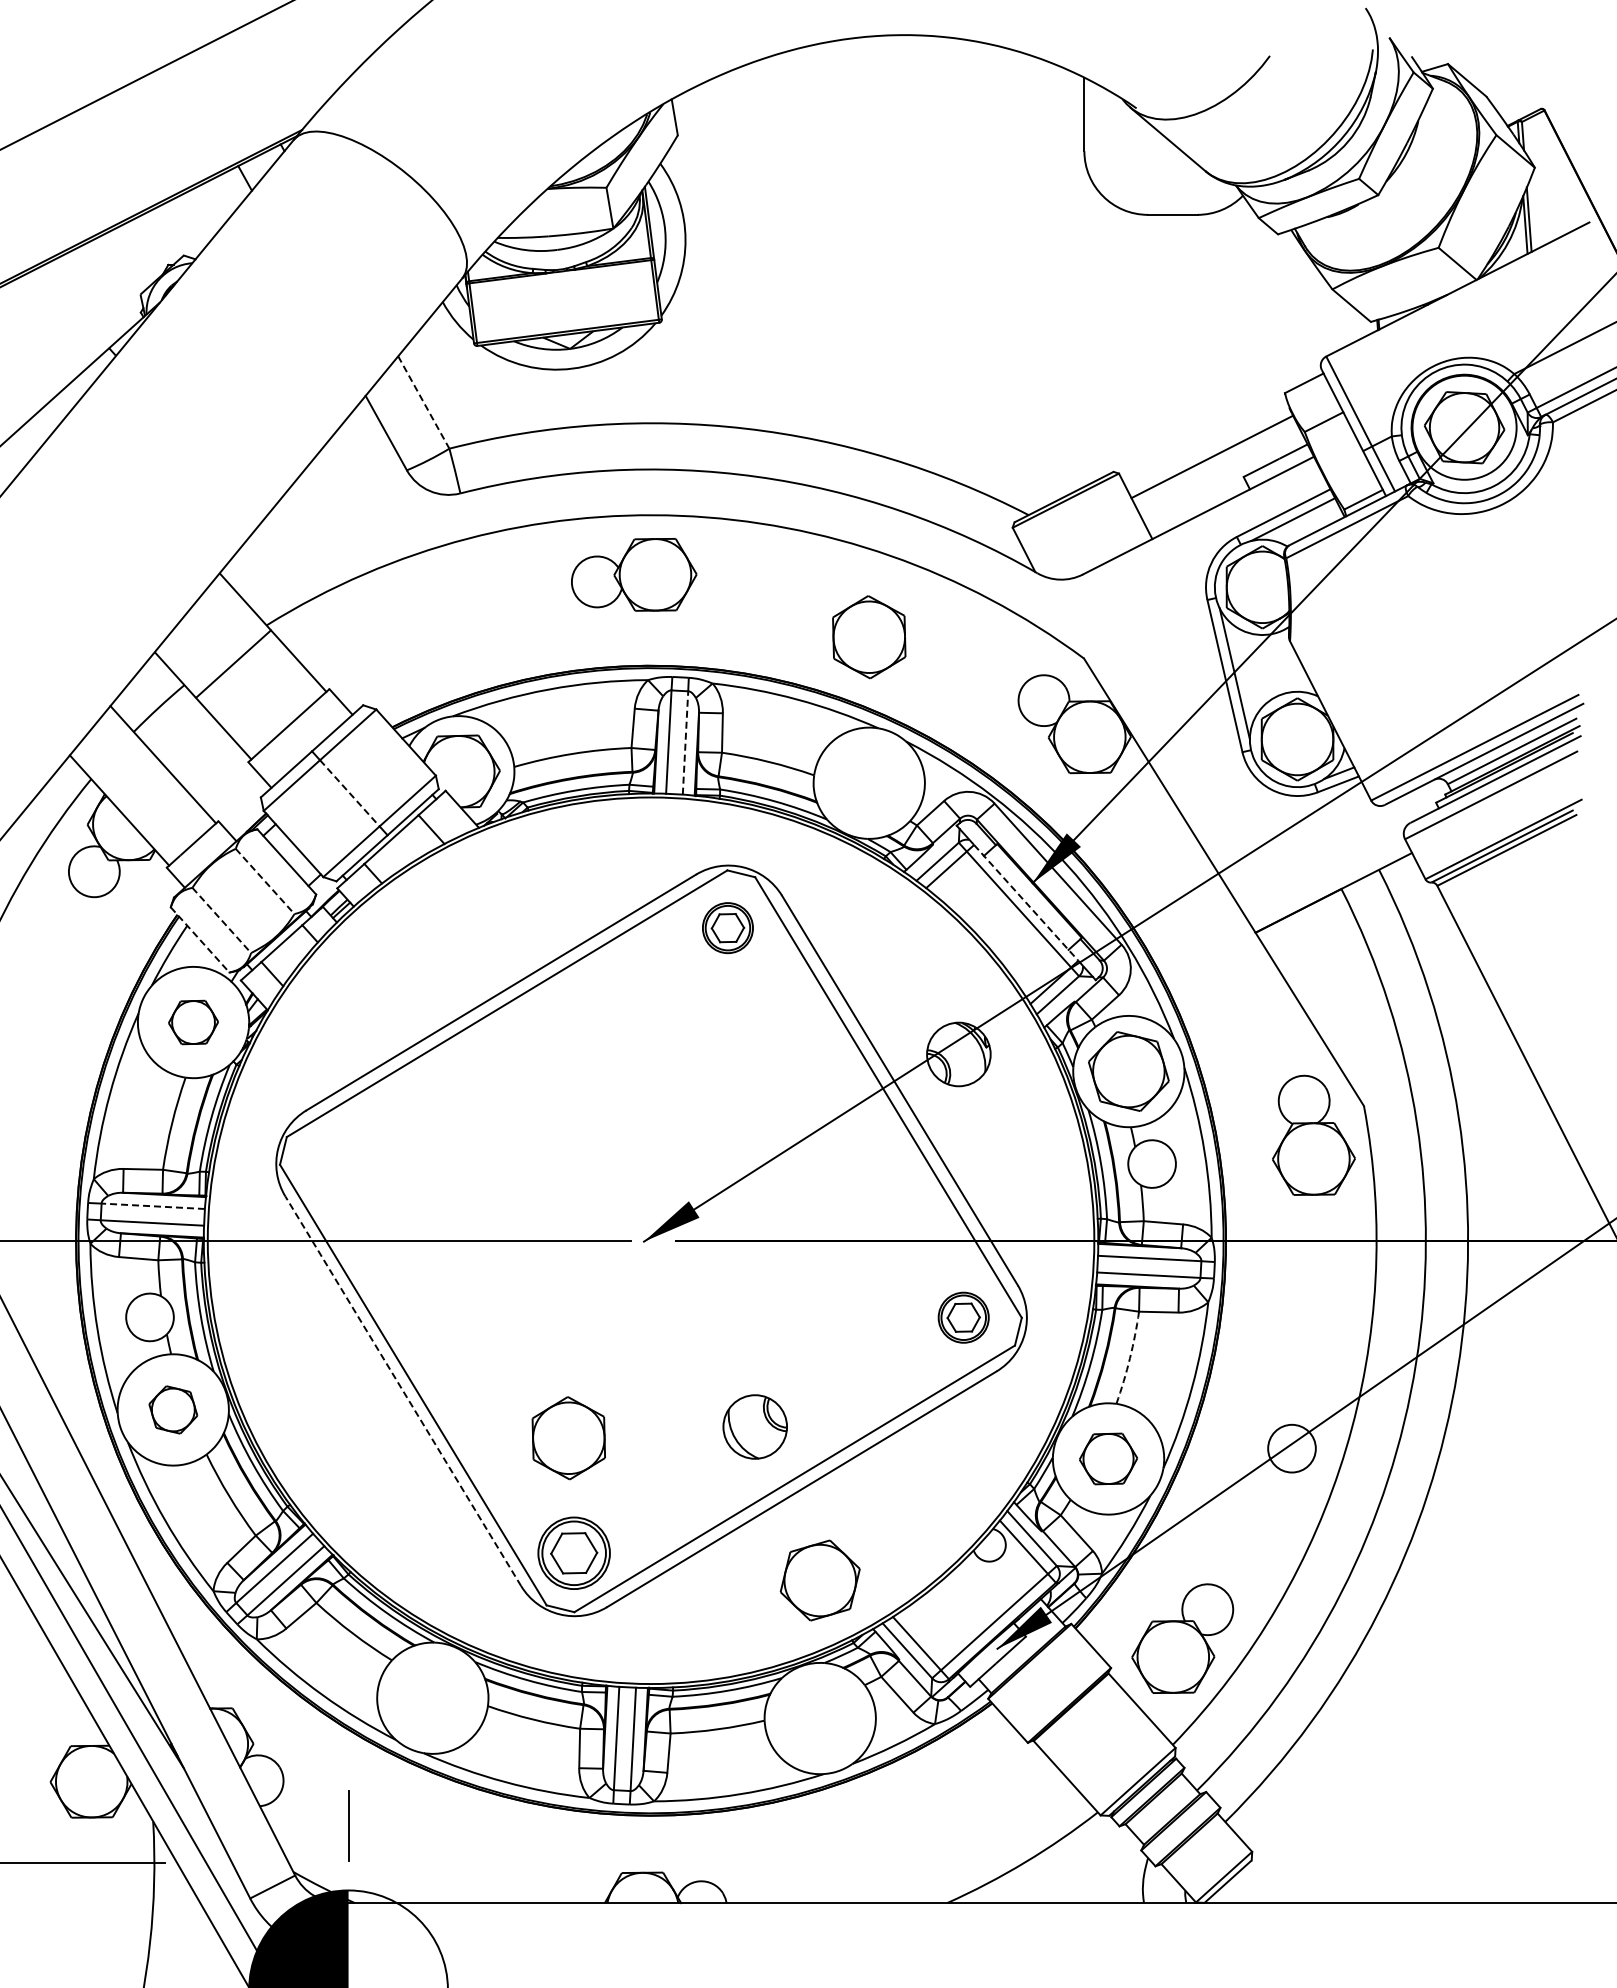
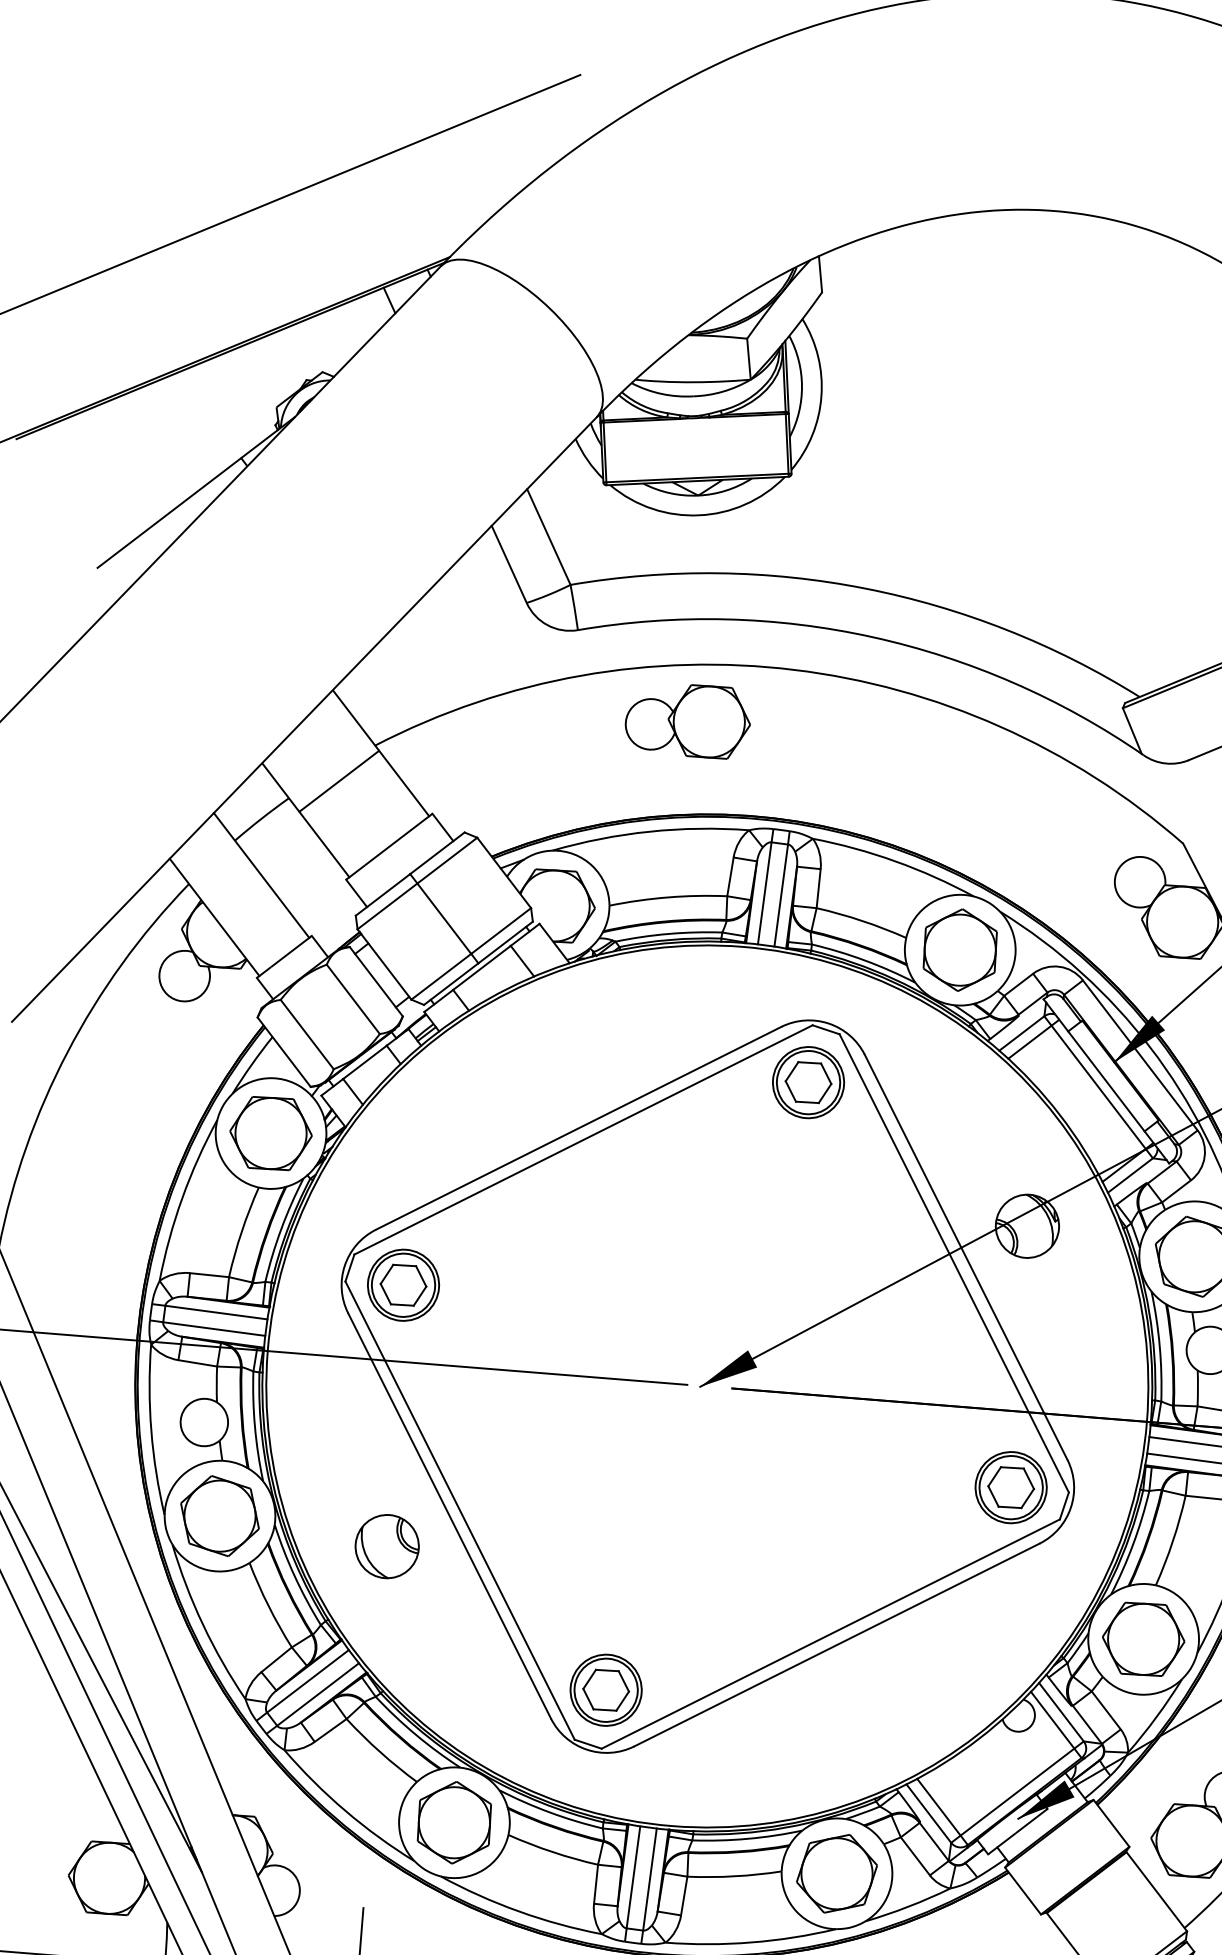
line: (423, 402) -> (548, 537), dashed -> solid
part: (634, 574) -> (688, 719), moved
part: (869, 637) -> (960, 950), moved
line: (685, 742) -> (781, 895), dashed -> solid
line: (349, 793) -> (443, 918), dashed -> solid
line: (265, 881) -> (353, 999), dashed -> solid
line: (1026, 902) -> (1106, 1080), dashed -> solid
line: (221, 920) -> (306, 1034), dashed -> solid
part: (727, 927) -> (808, 1081), size x1.43
line: (200, 939) -> (284, 1051), dashed -> solid
part: (193, 1022) -> (271, 1133), size x1.67
part: (338, 1163) -> (403, 1284), added
line: (153, 1206) -> (216, 1312), dashed -> solid
part: (963, 1317) -> (1011, 1487), size x1.43
arc: (1129, 1358) -> (1172, 1541), dashed -> solid
line: (403, 1391) -> (449, 1516), dashed -> solid
part: (173, 1409) -> (220, 1515), size x1.67
part: (754, 1426) -> (386, 1546), moved
part: (568, 1438) -> (454, 1822), moved
part: (1108, 1458) -> (1143, 1638), size x1.43
part: (819, 1580) -> (836, 1873), moved

